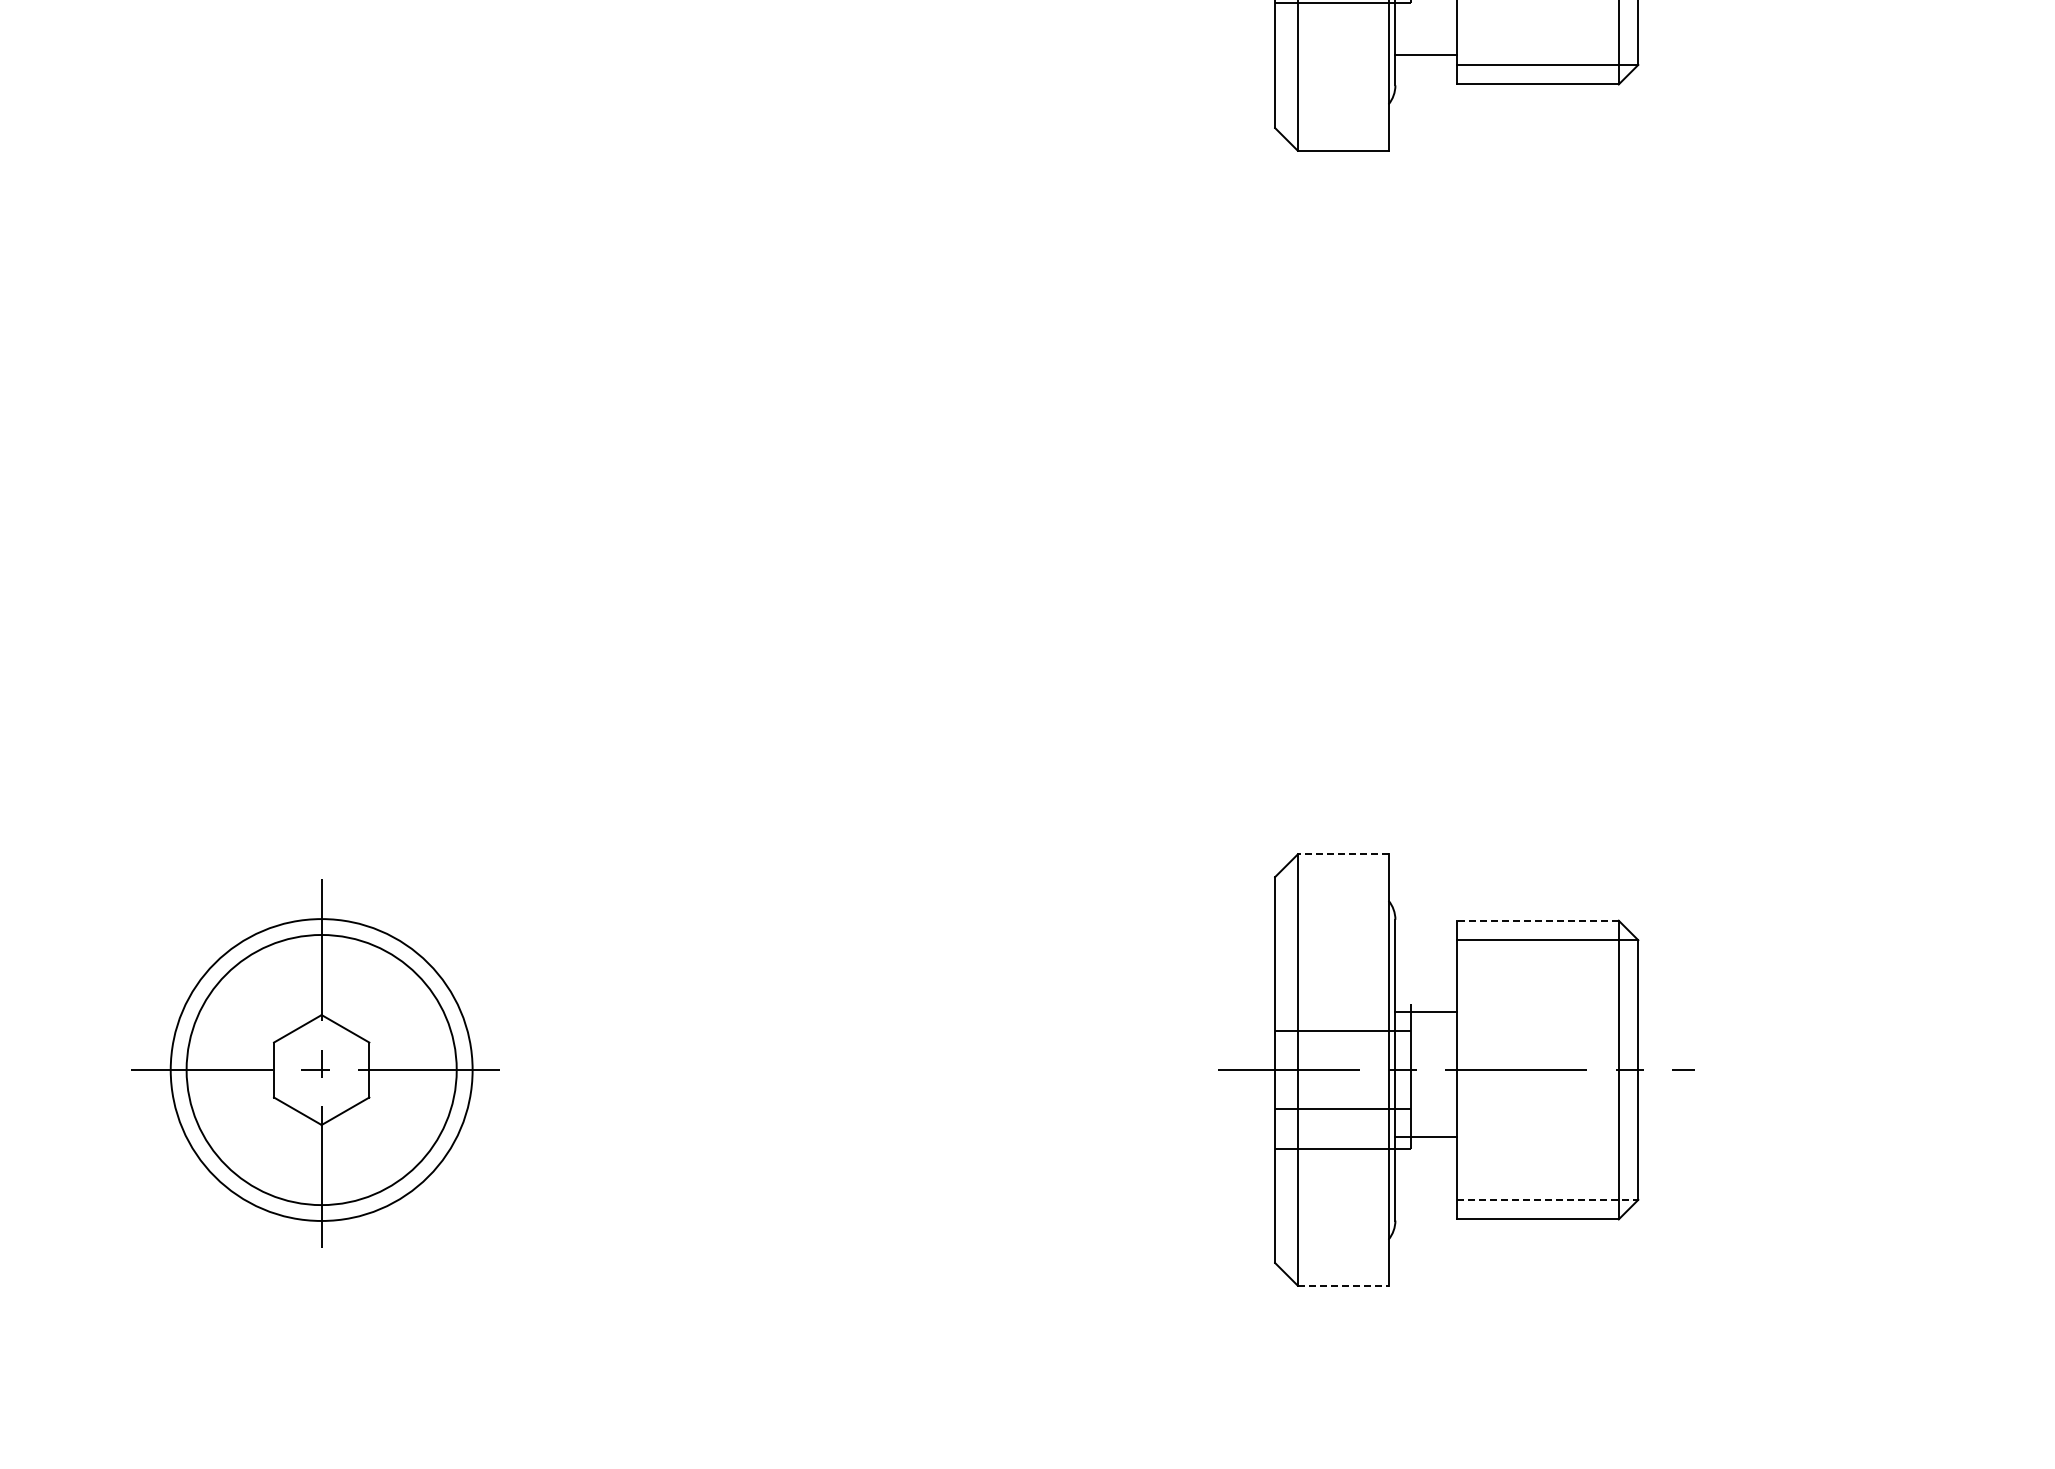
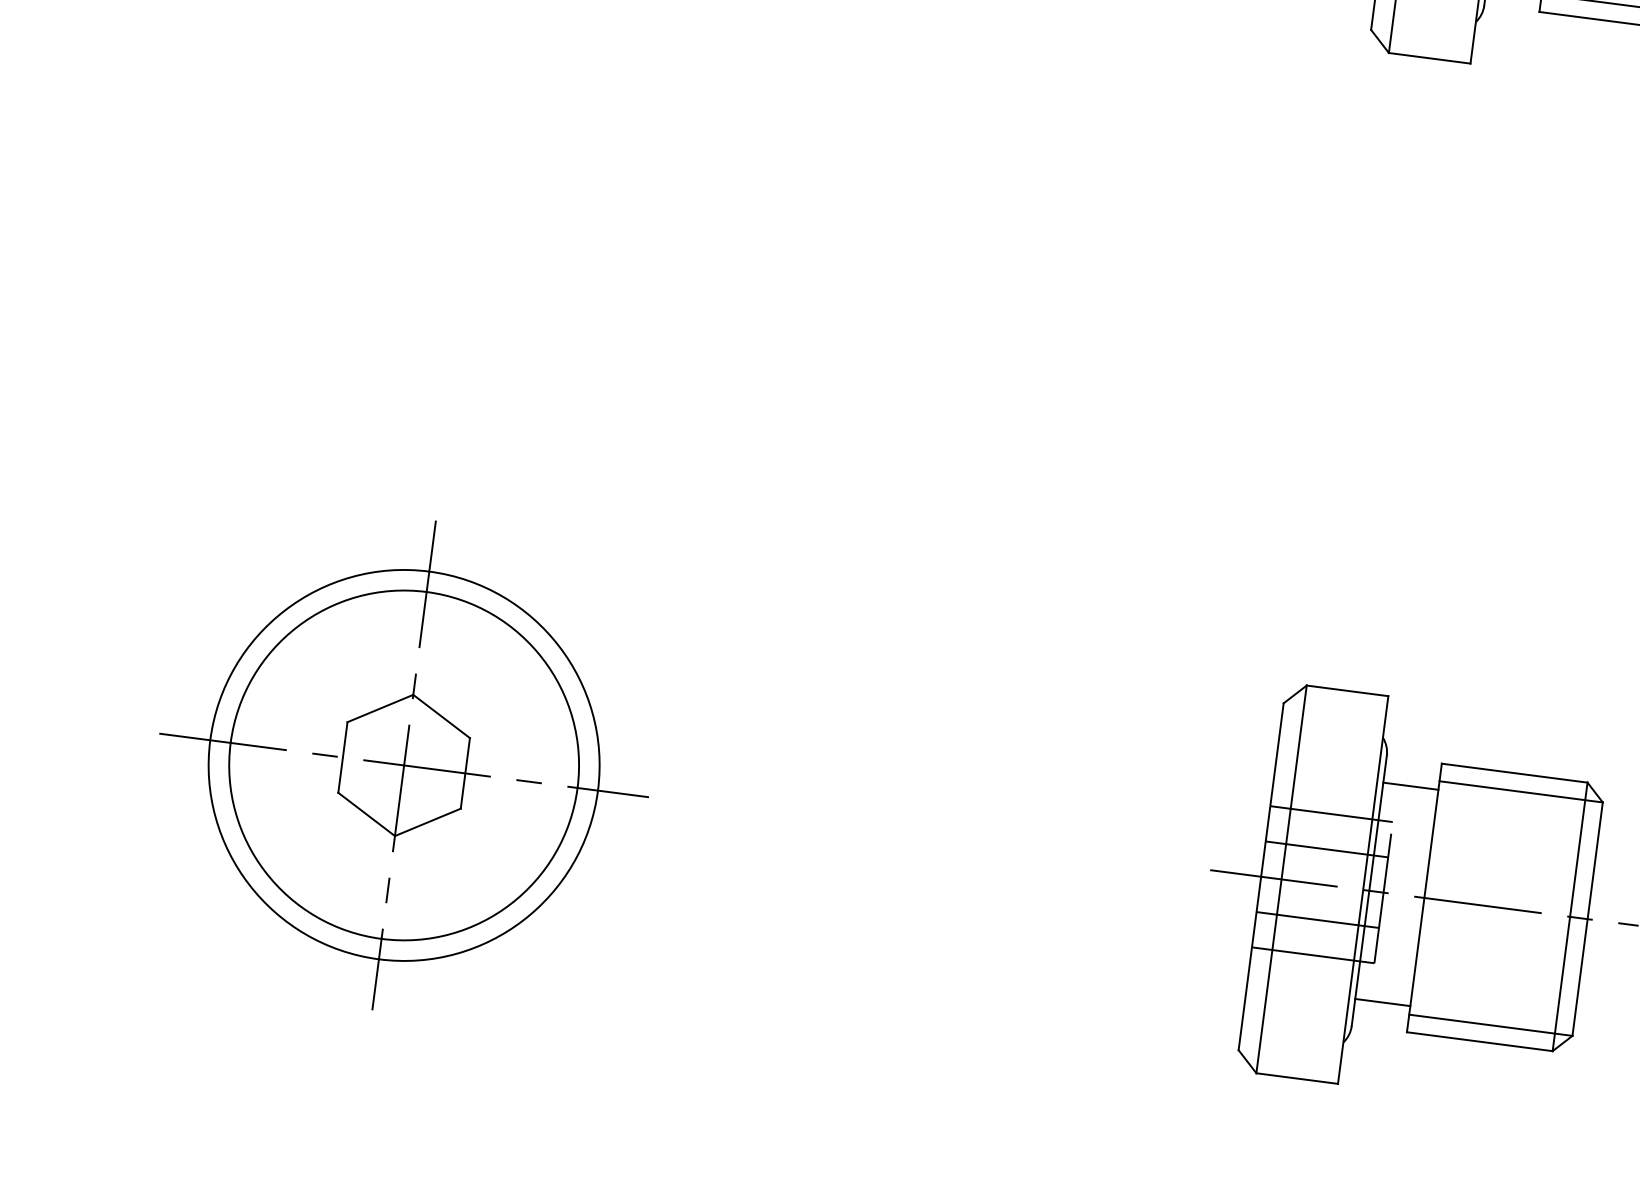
line: (1342, 854) -> (1346, 690), dashed -> solid
line: (1537, 920) -> (1514, 772), dashed -> solid
line: (1343, 991) -> (1331, 814), added
line: (1425, 1011) -> (1410, 785), moved
part: (321, 1069) -> (403, 764), size x1.43
line: (1425, 1137) -> (1382, 1002), moved
line: (1547, 1199) -> (1490, 1024), dashed -> solid
line: (1343, 1285) -> (1297, 1078), dashed -> solid

